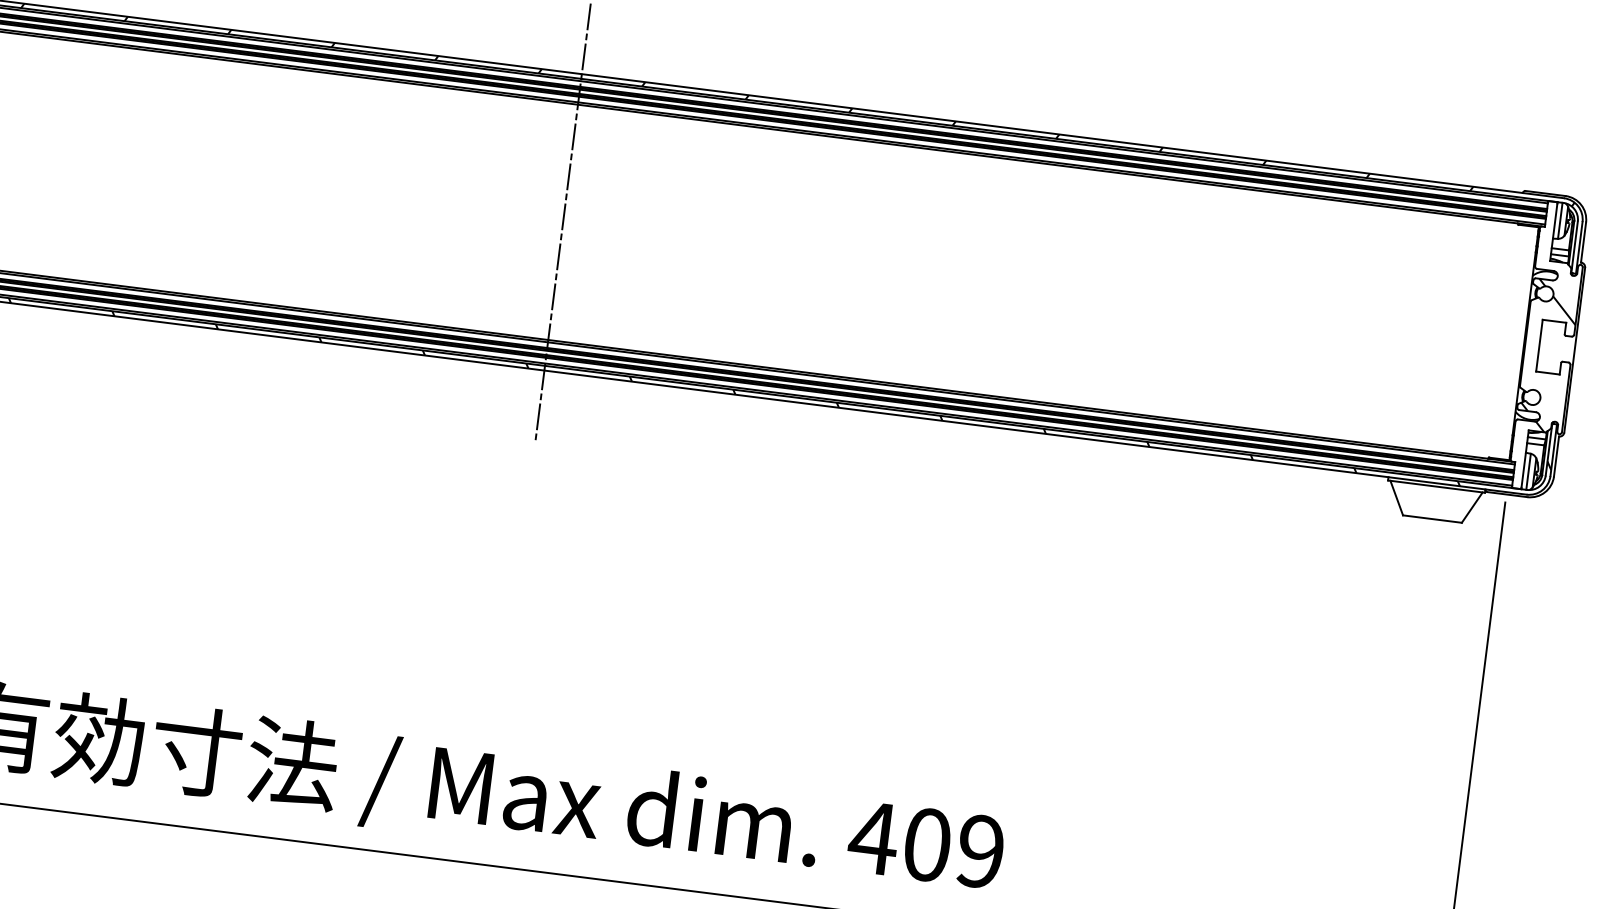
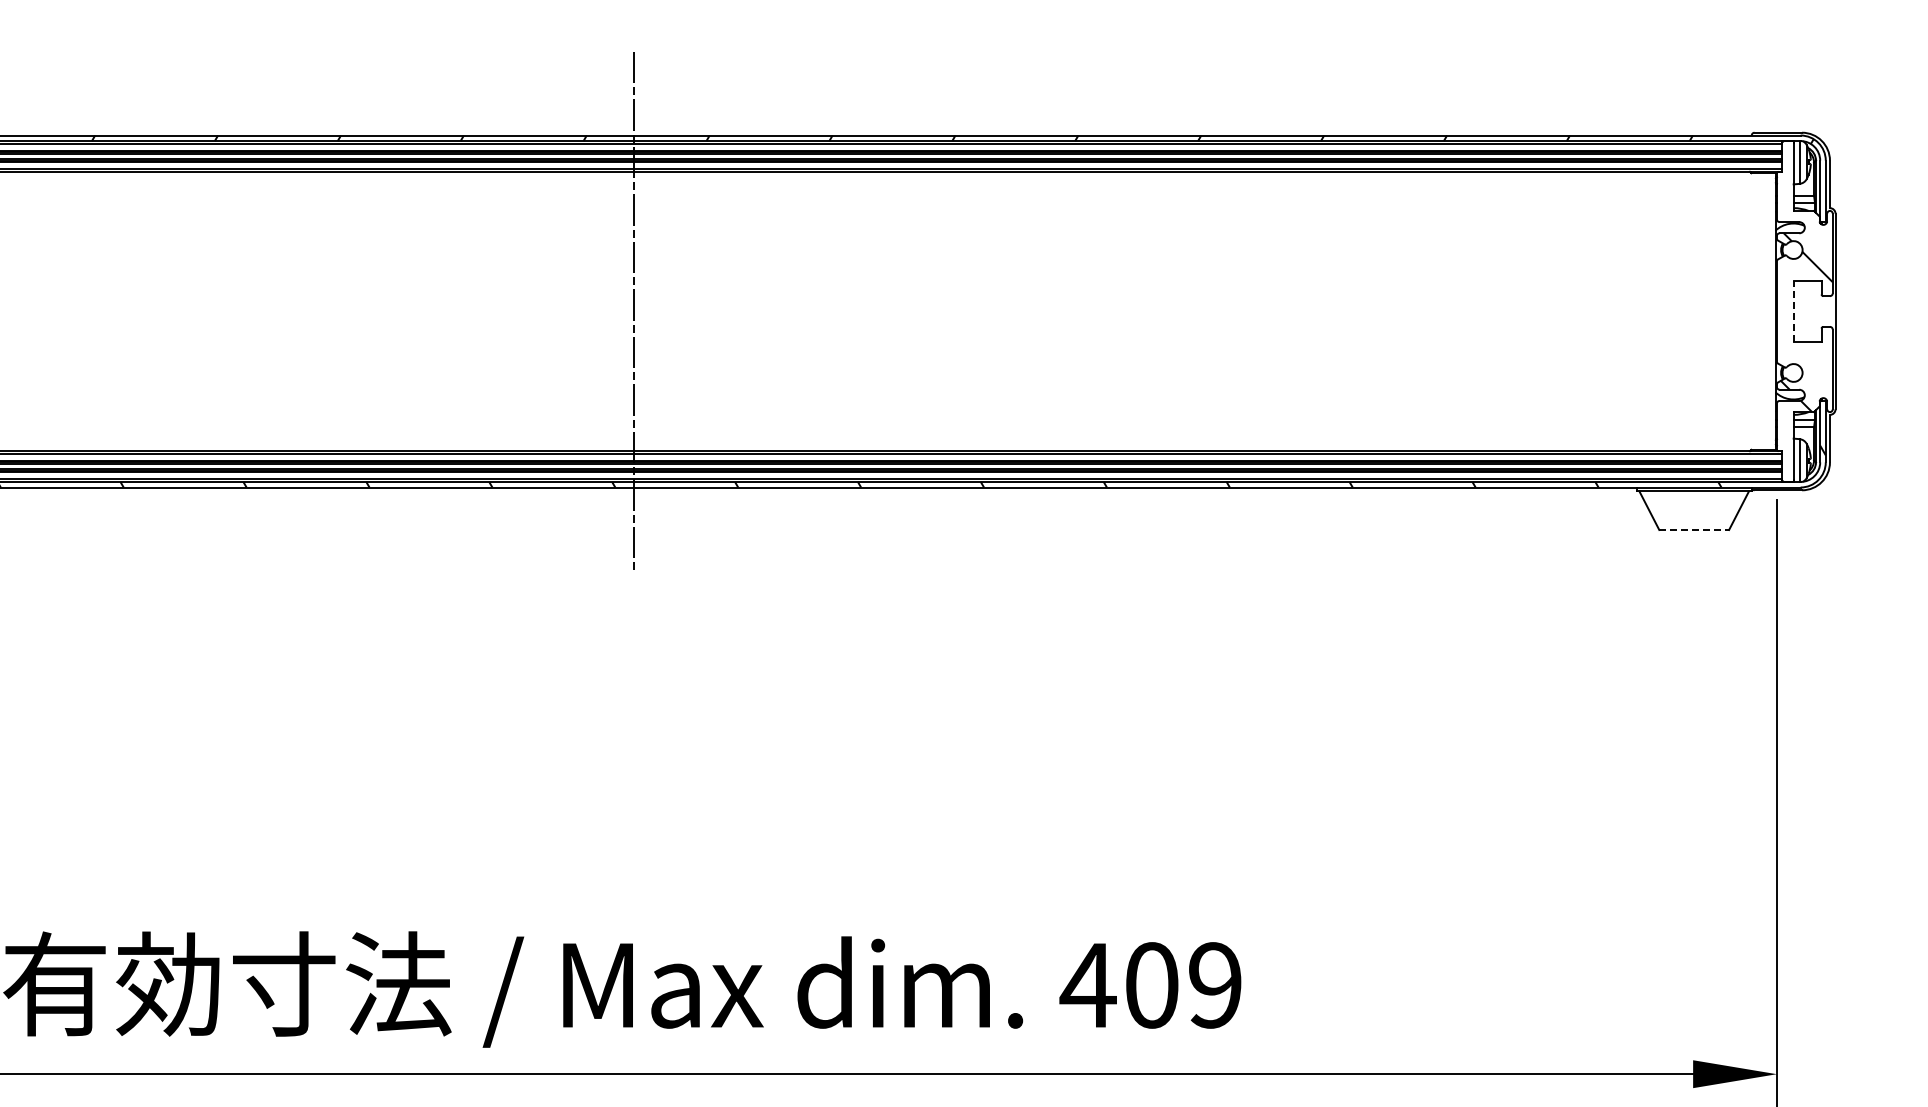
line: (1539, 345) -> (1793, 311), solid -> dashed
line: (1432, 518) -> (1694, 529), solid -> dashed

